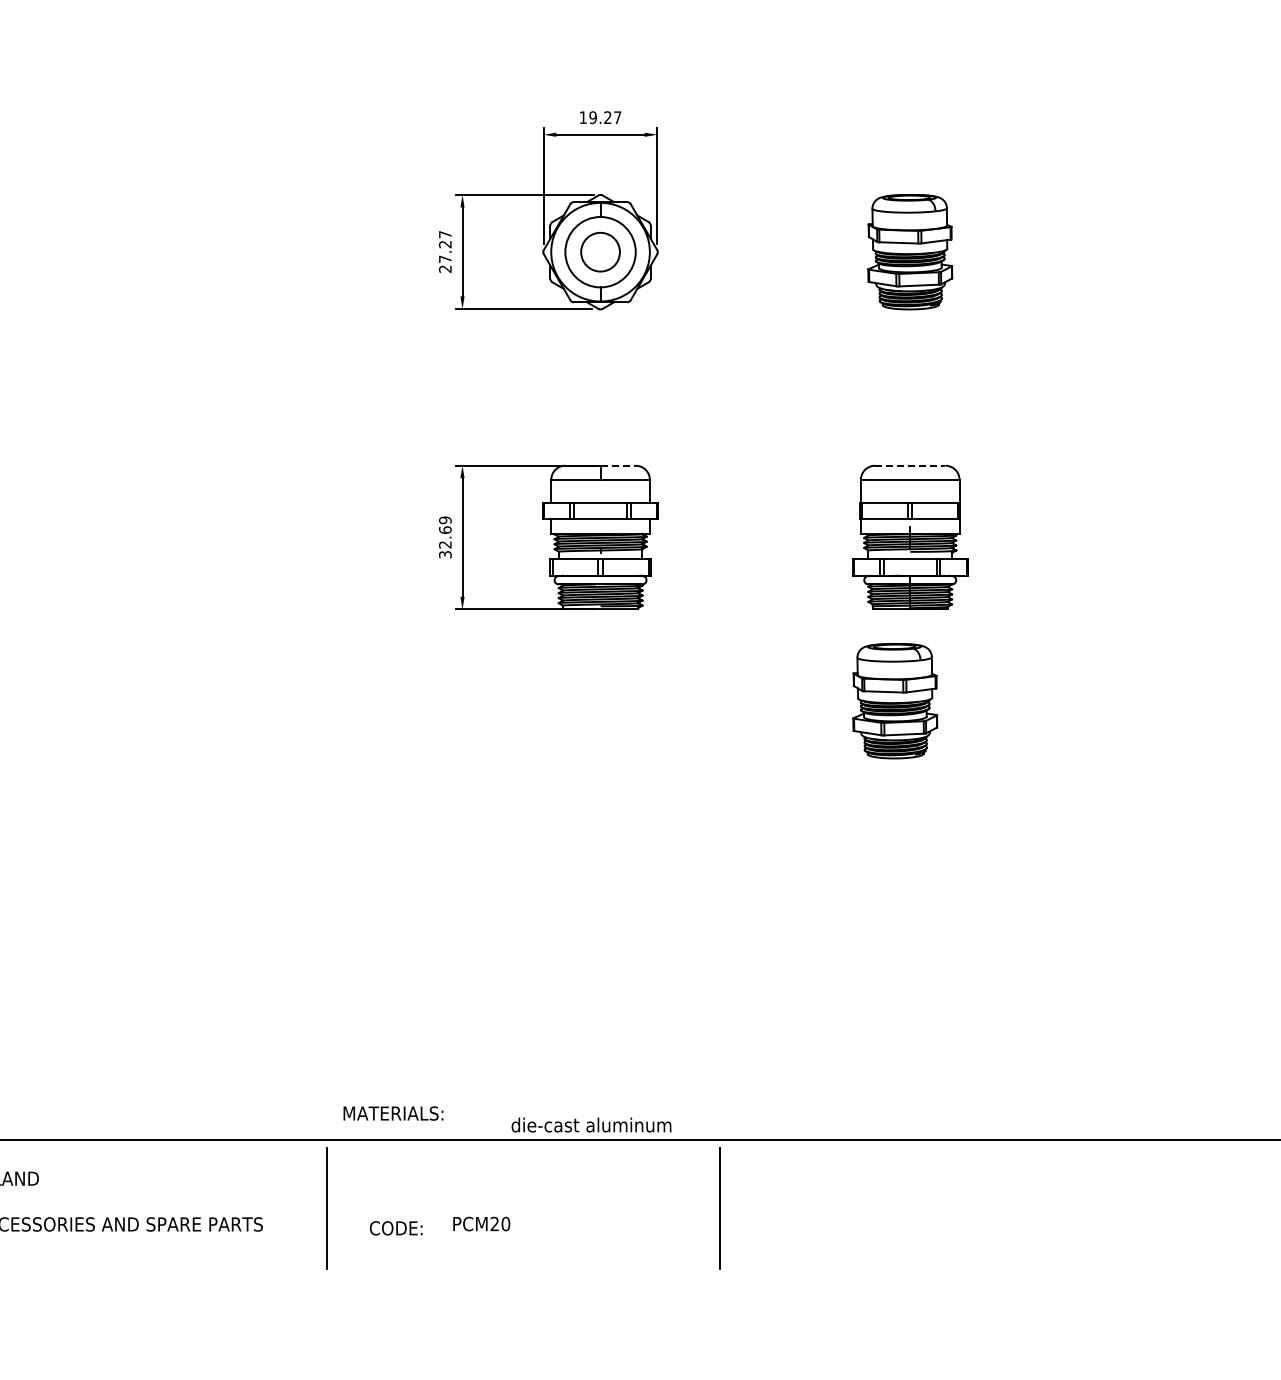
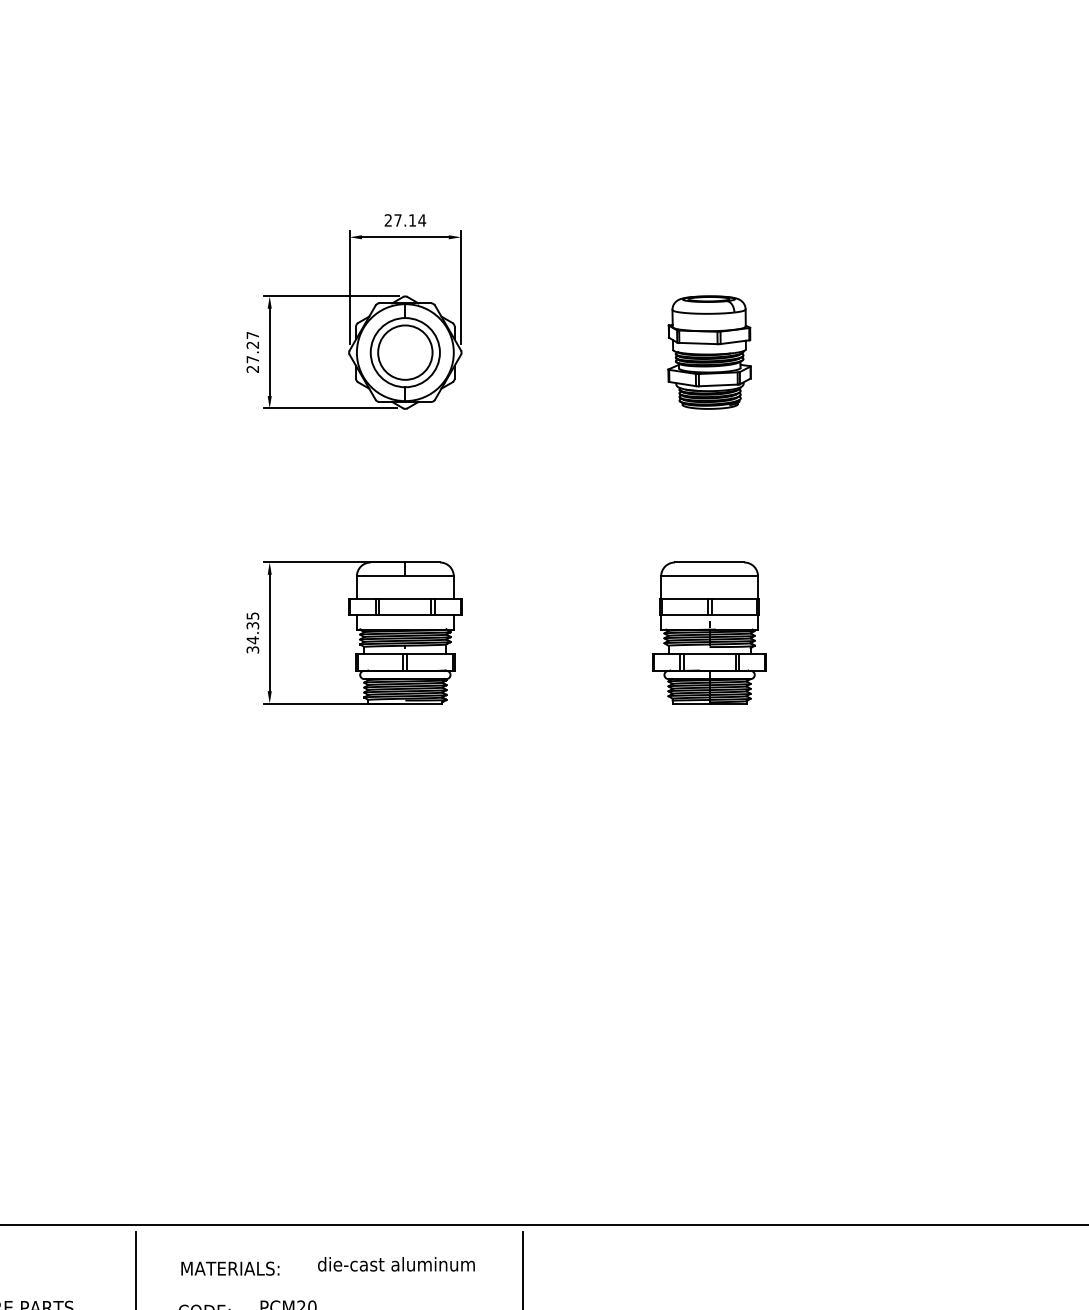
text: (600, 117) -> (405, 220), 19.27 -> 27.14
circle: (600, 251) -> (405, 351), size x1.43
line: (618, 465) -> (422, 562), dashed -> solid
line: (910, 465) -> (709, 562), dashed -> solid
text: (445, 532) -> (253, 628), 32.69 -> 34.35
part: (895, 701) -> (695, 794), removed
text: (393, 1113) -> (230, 1268), moved
text: (591, 1124) -> (396, 1263), moved

